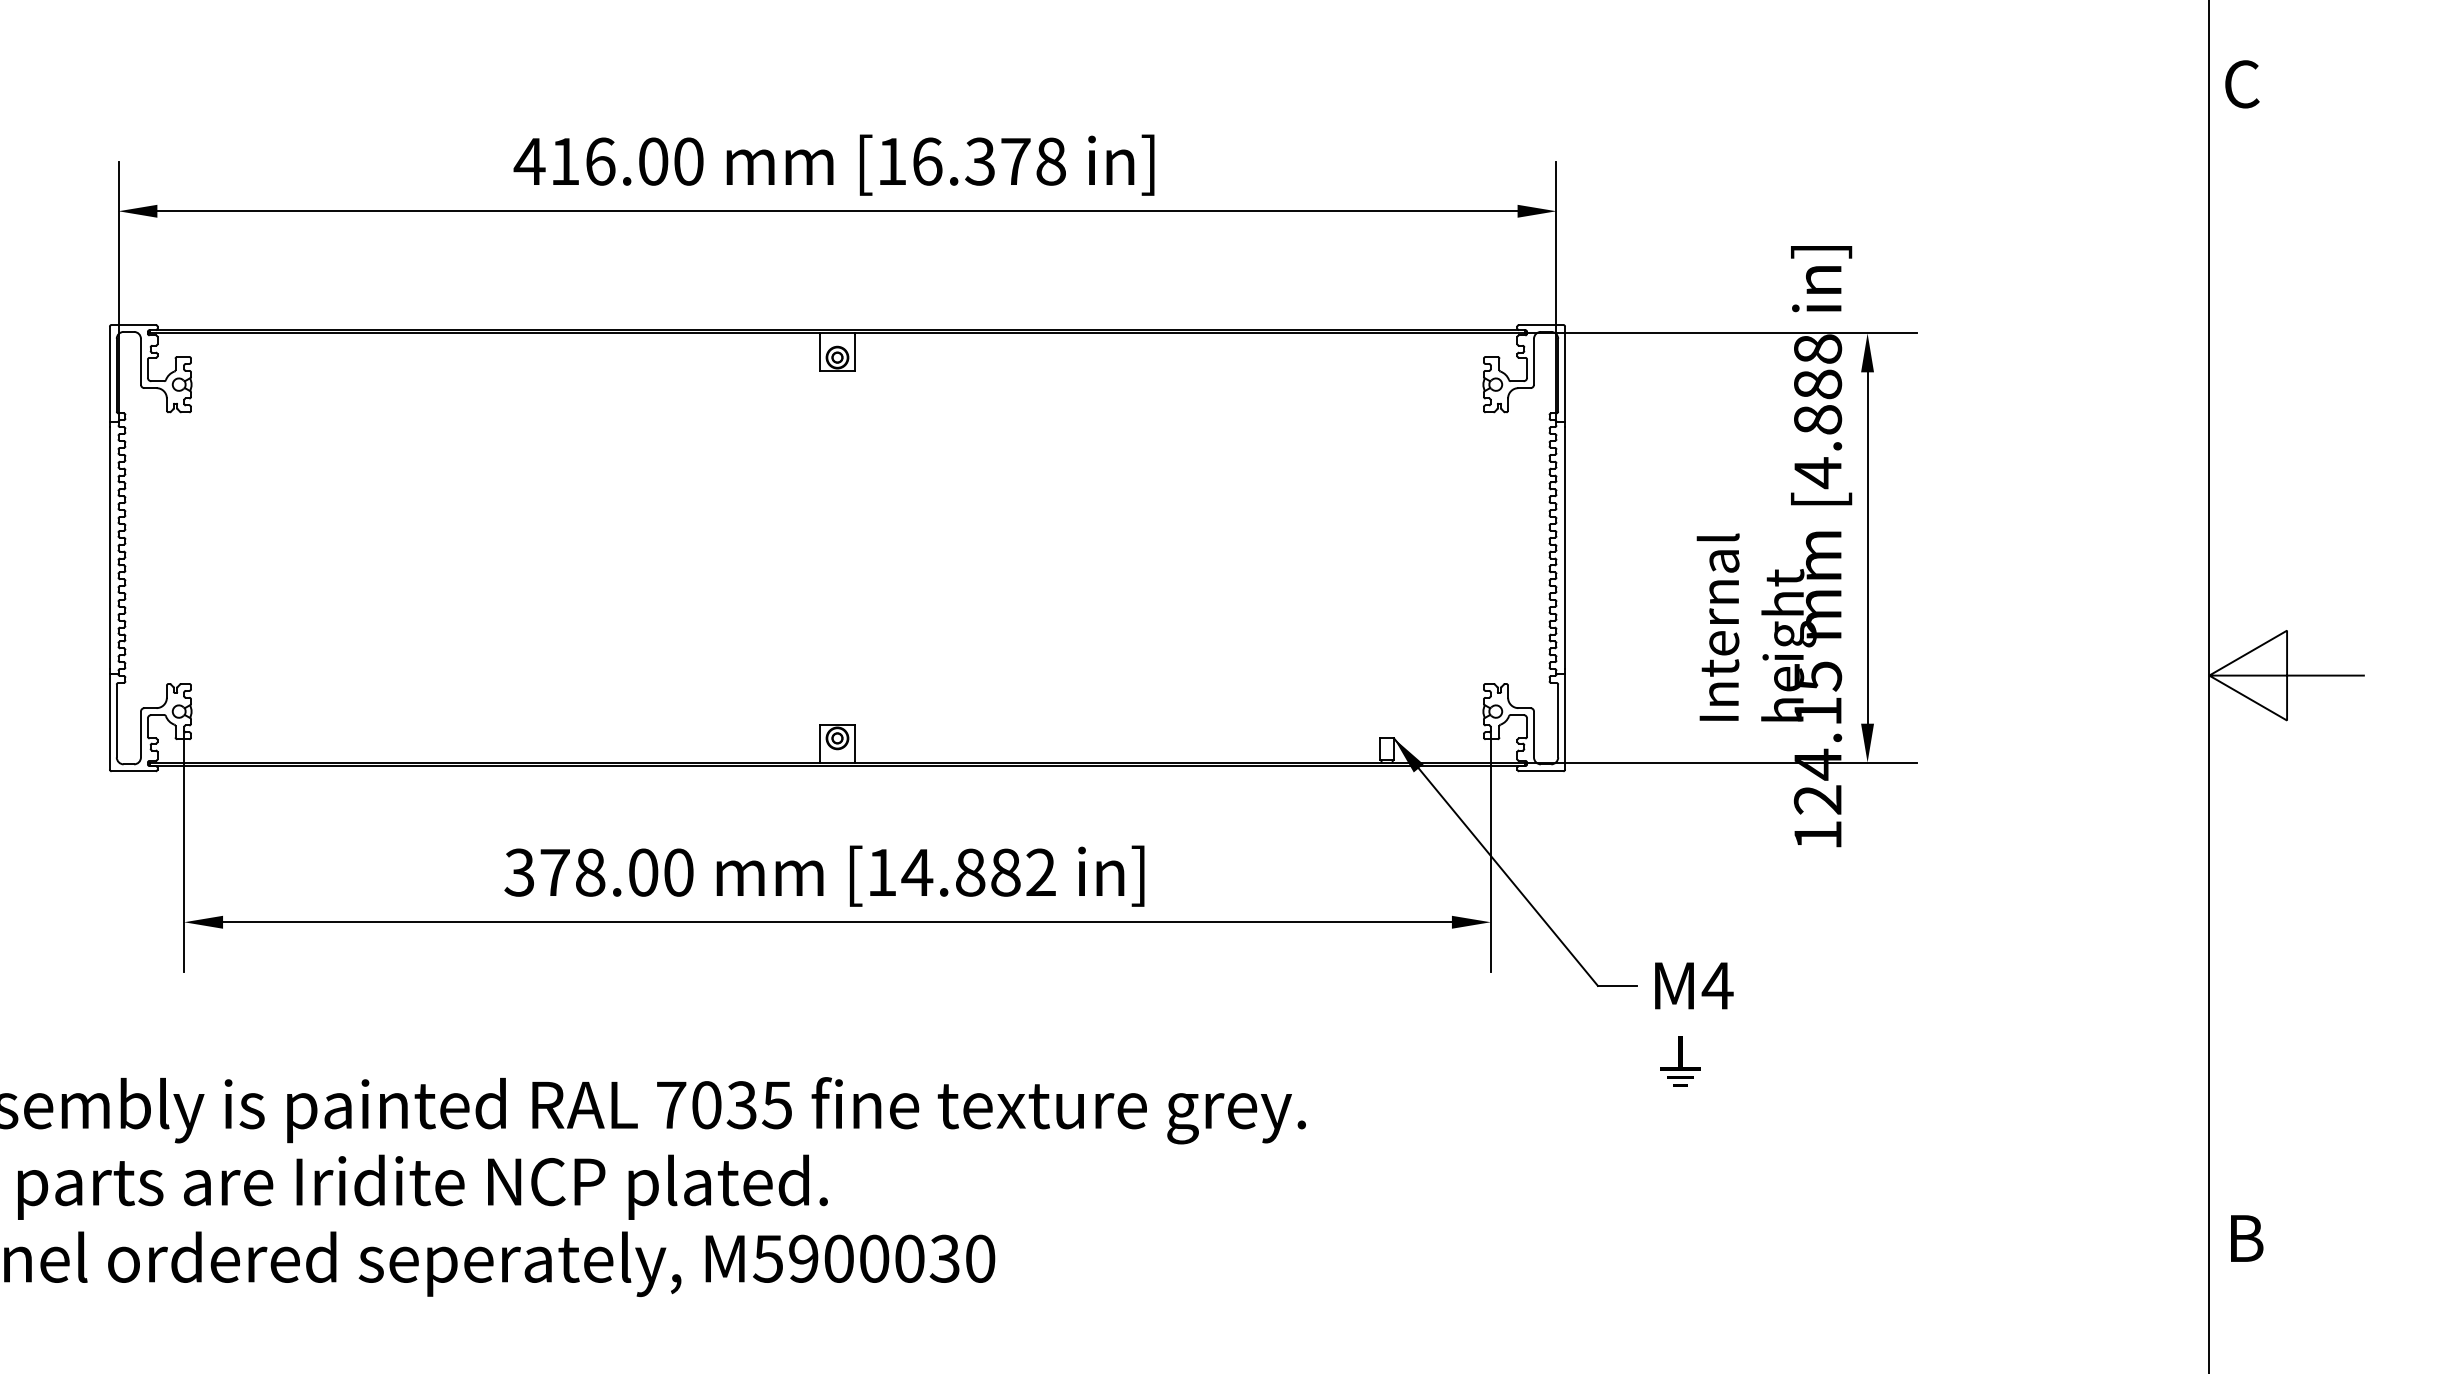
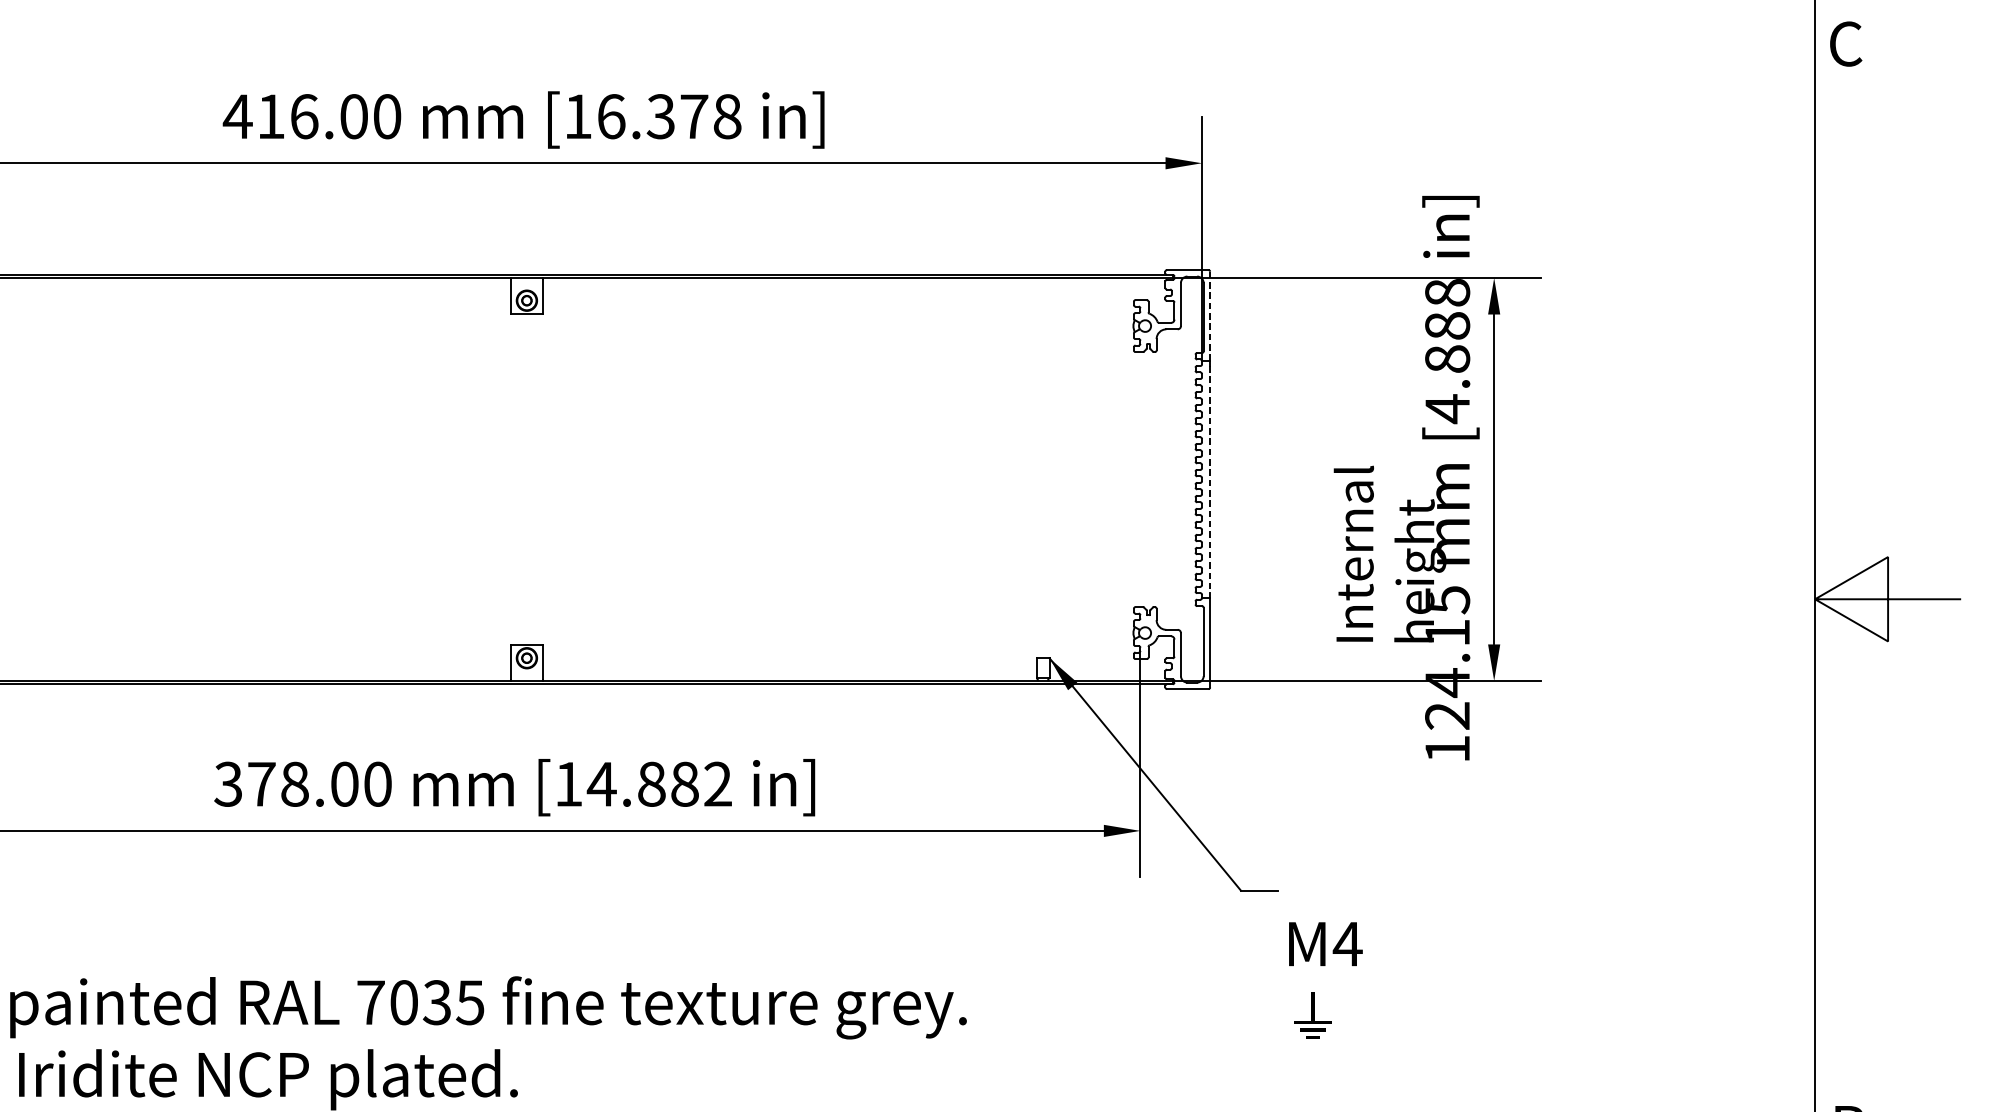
line: (1565, 374) -> (1210, 316), solid -> dashed
line: (1565, 548) -> (1210, 479), solid -> dashed
text: (1694, 1024) -> (1326, 980), moved

